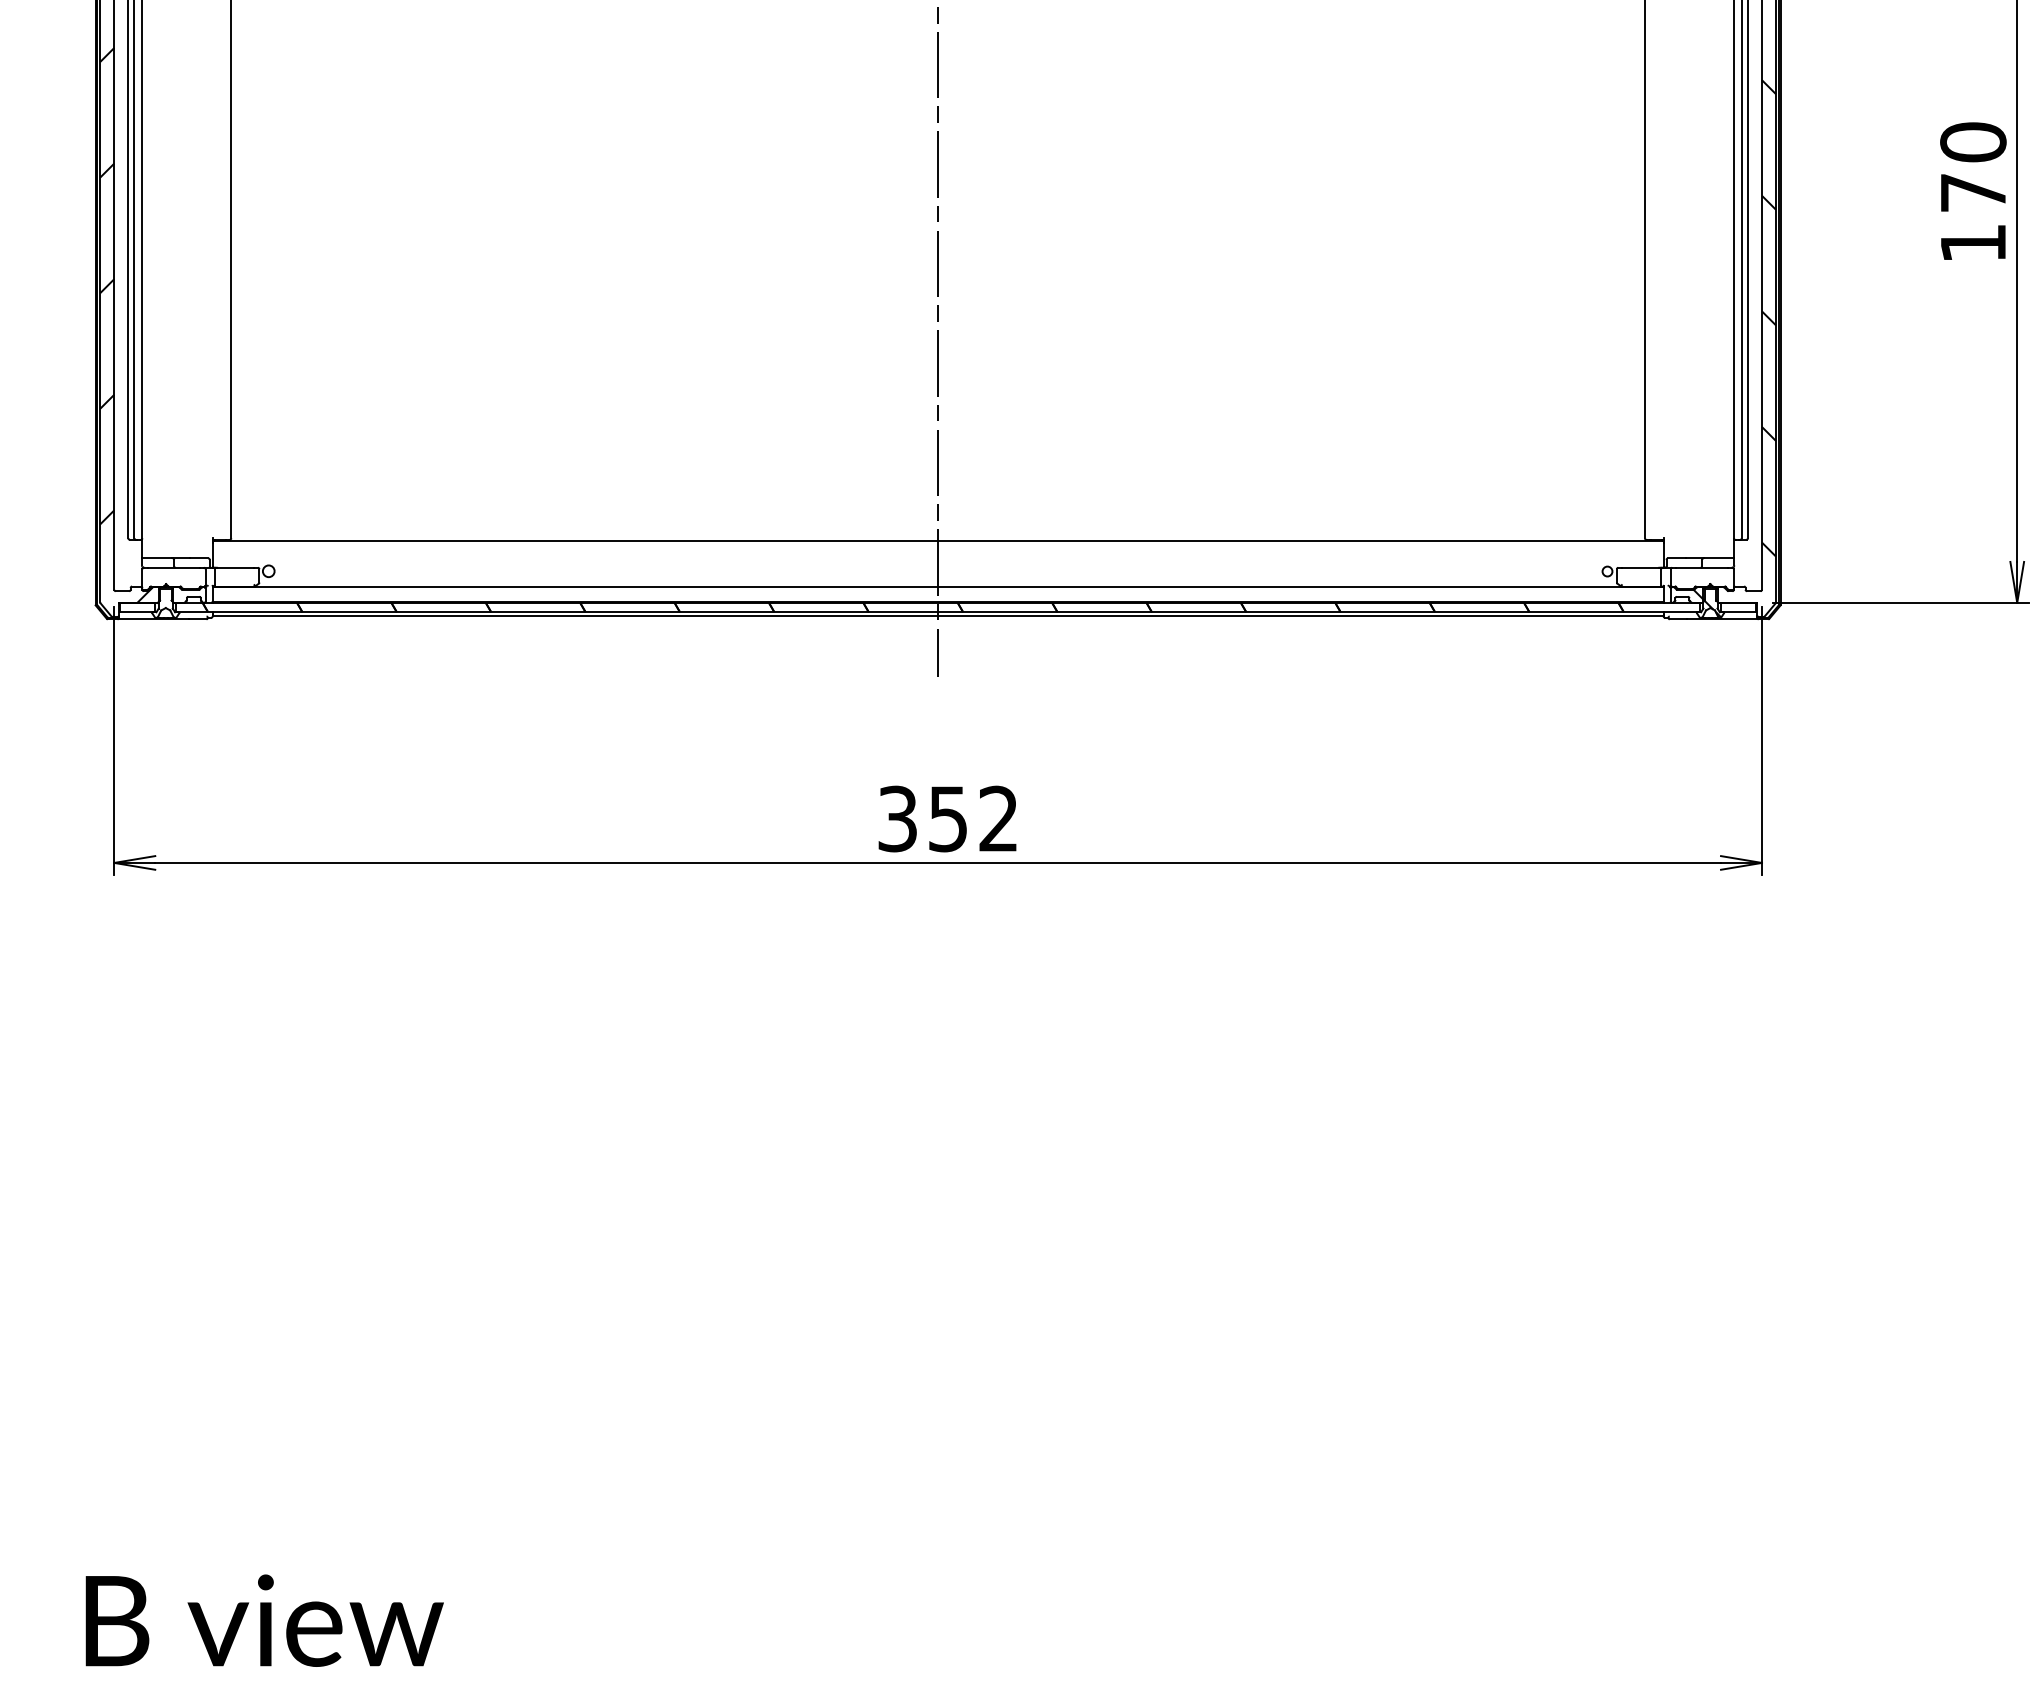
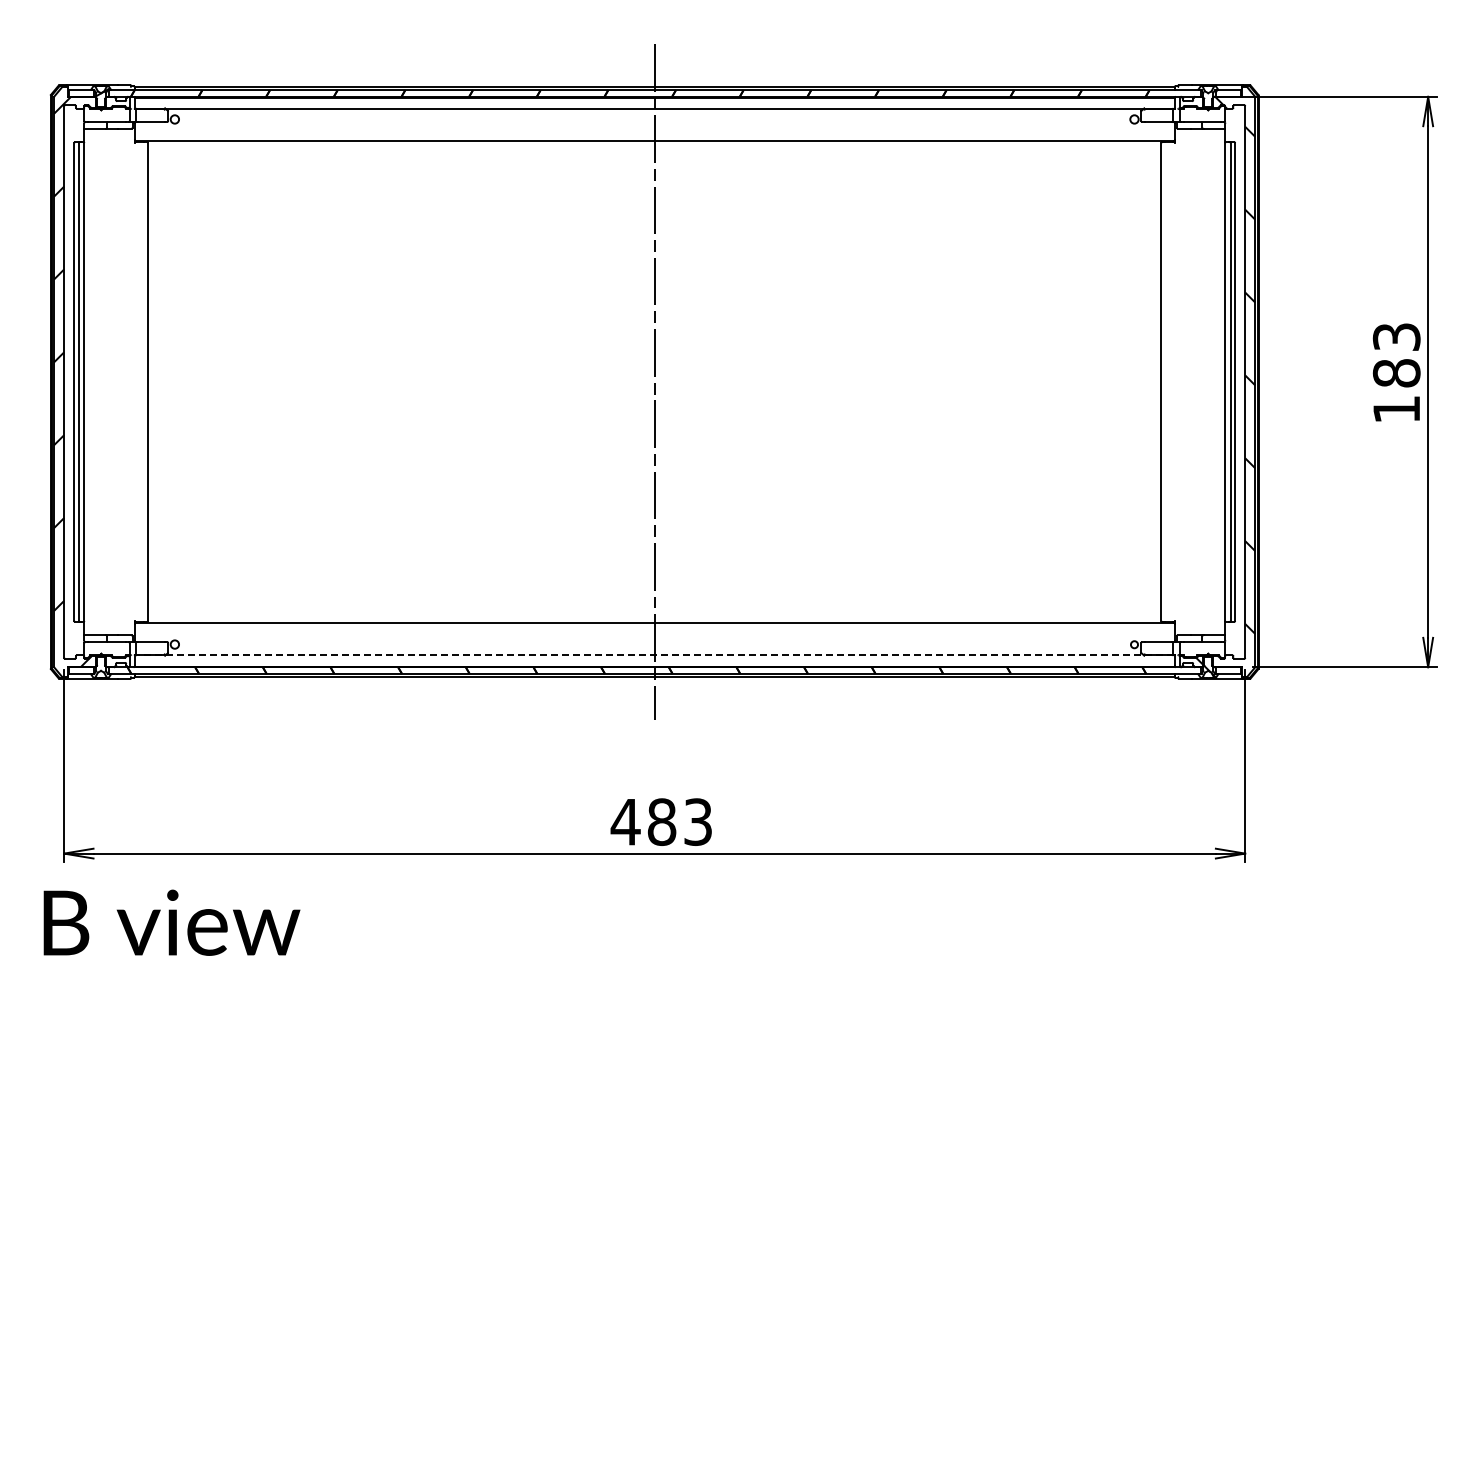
text: (1973, 166) -> (1396, 354), 170 -> 183
line: (937, 586) -> (654, 655), solid -> dashed
text: (946, 818) -> (660, 821), 352 -> 483
text: (264, 1620) -> (171, 922), moved

